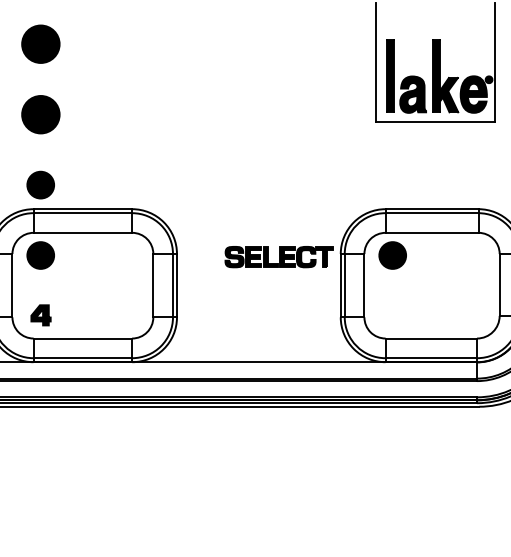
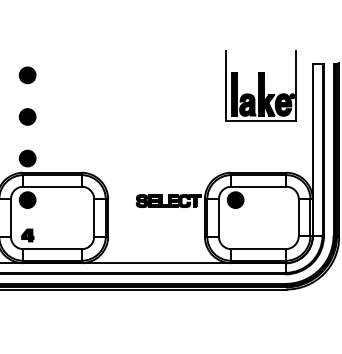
part: (40, 44) -> (27, 75), size x0.71
part: (40, 113) -> (27, 116), size x0.71

